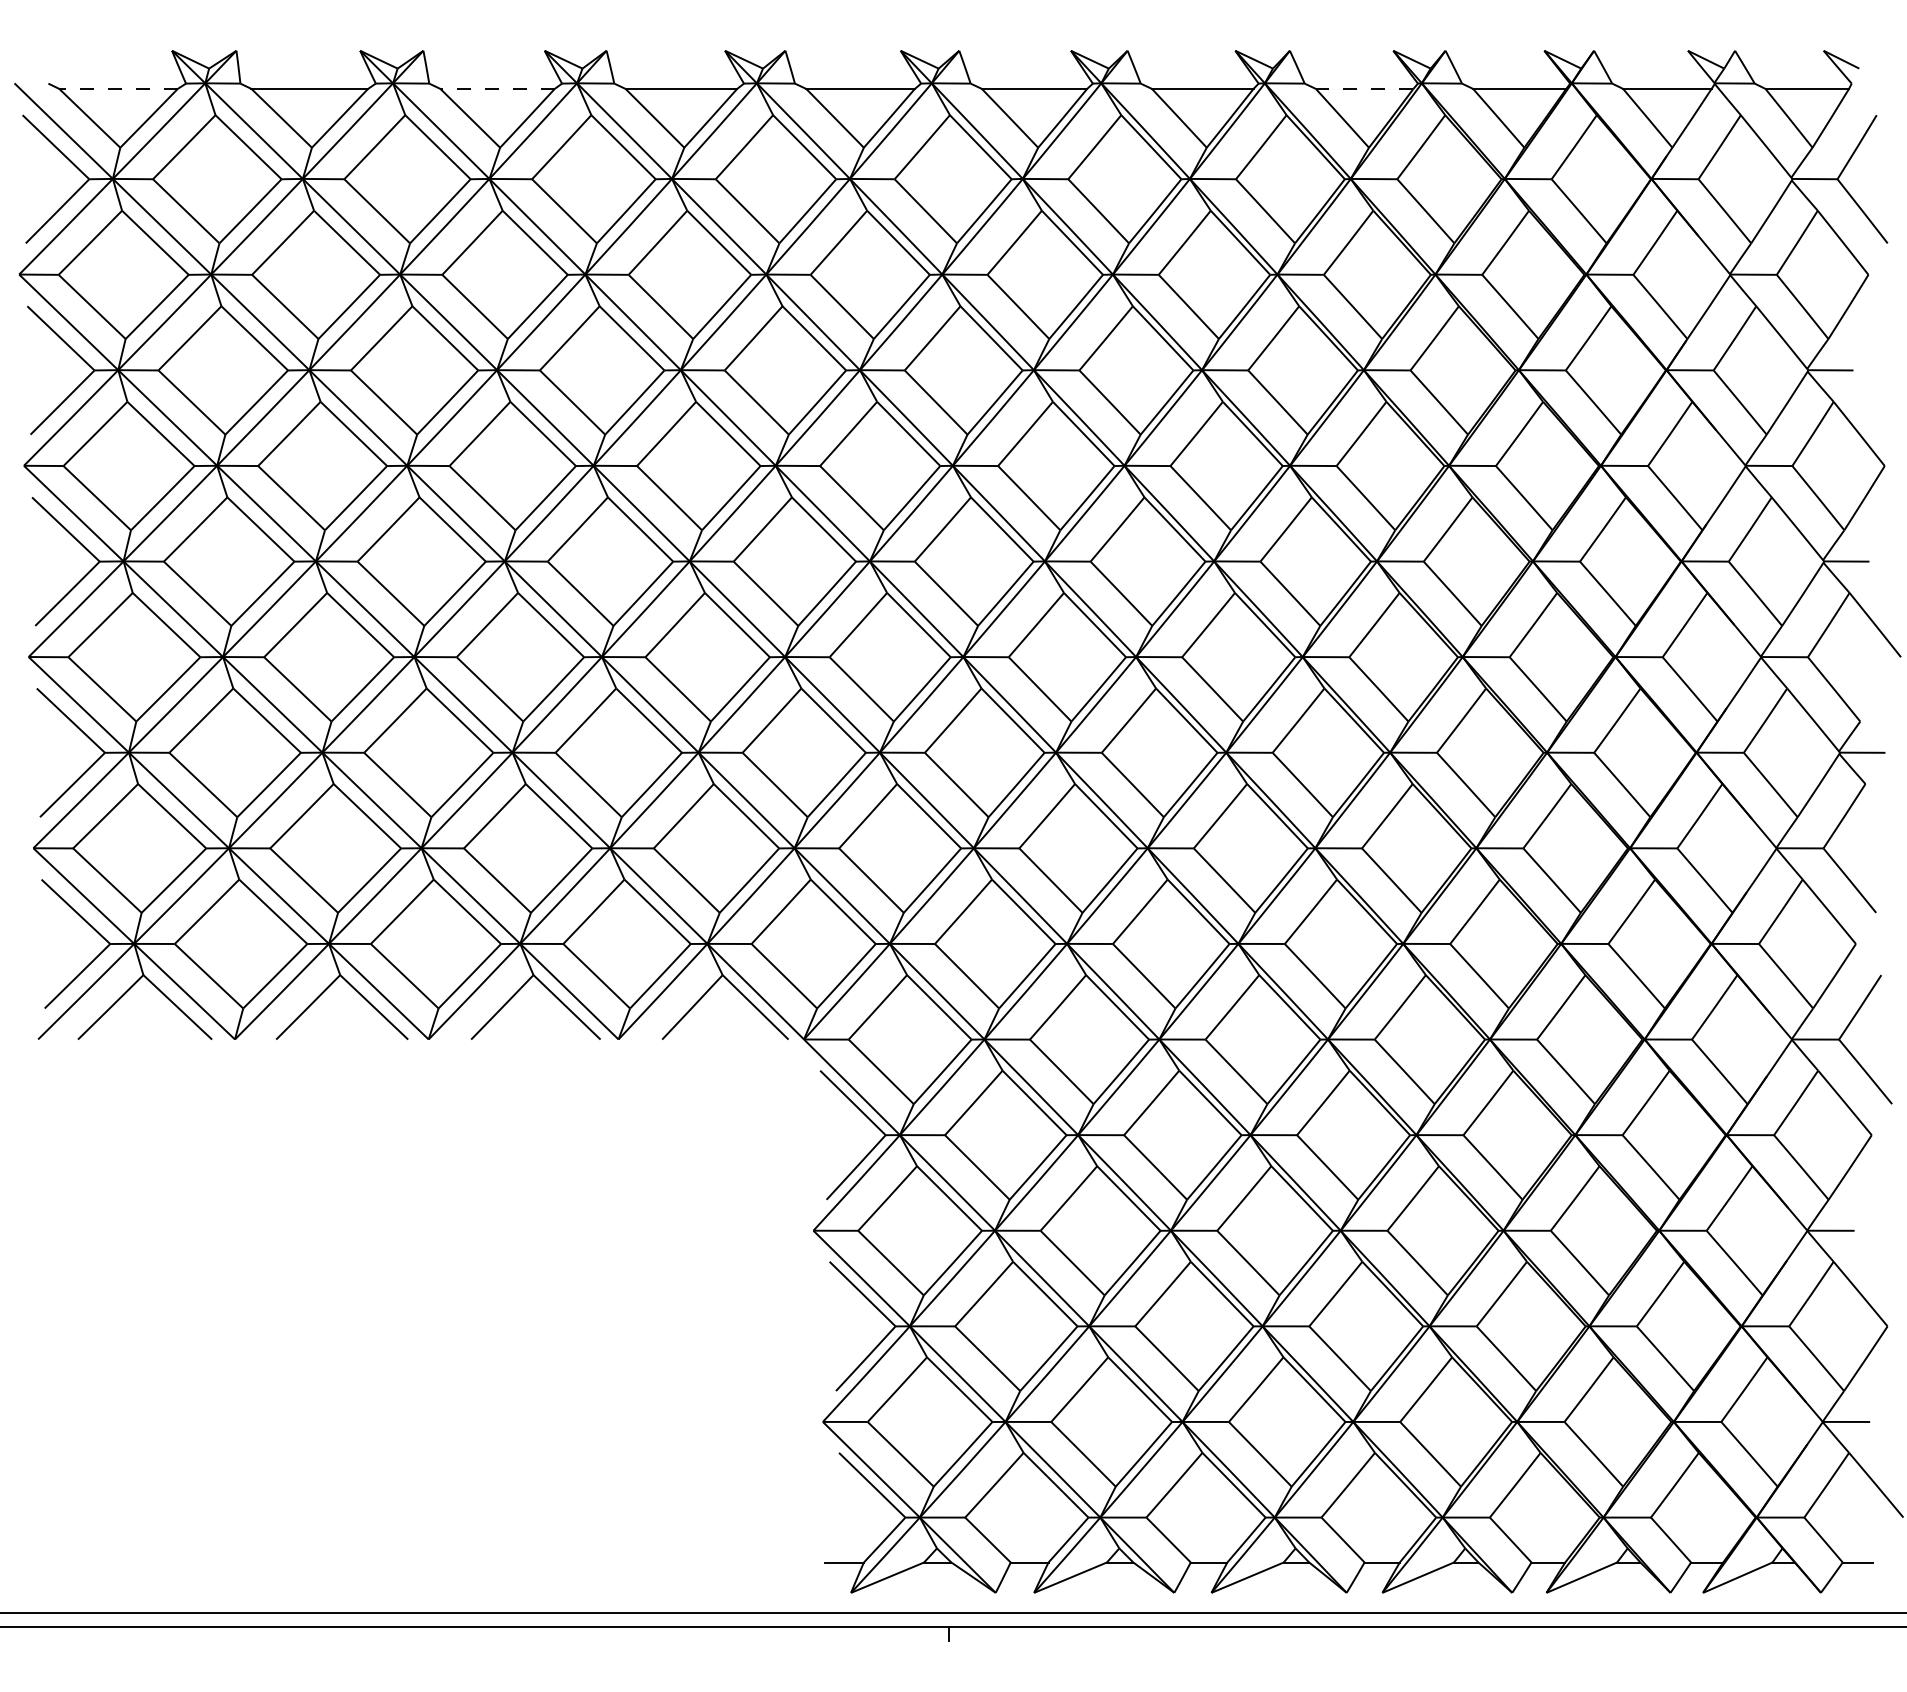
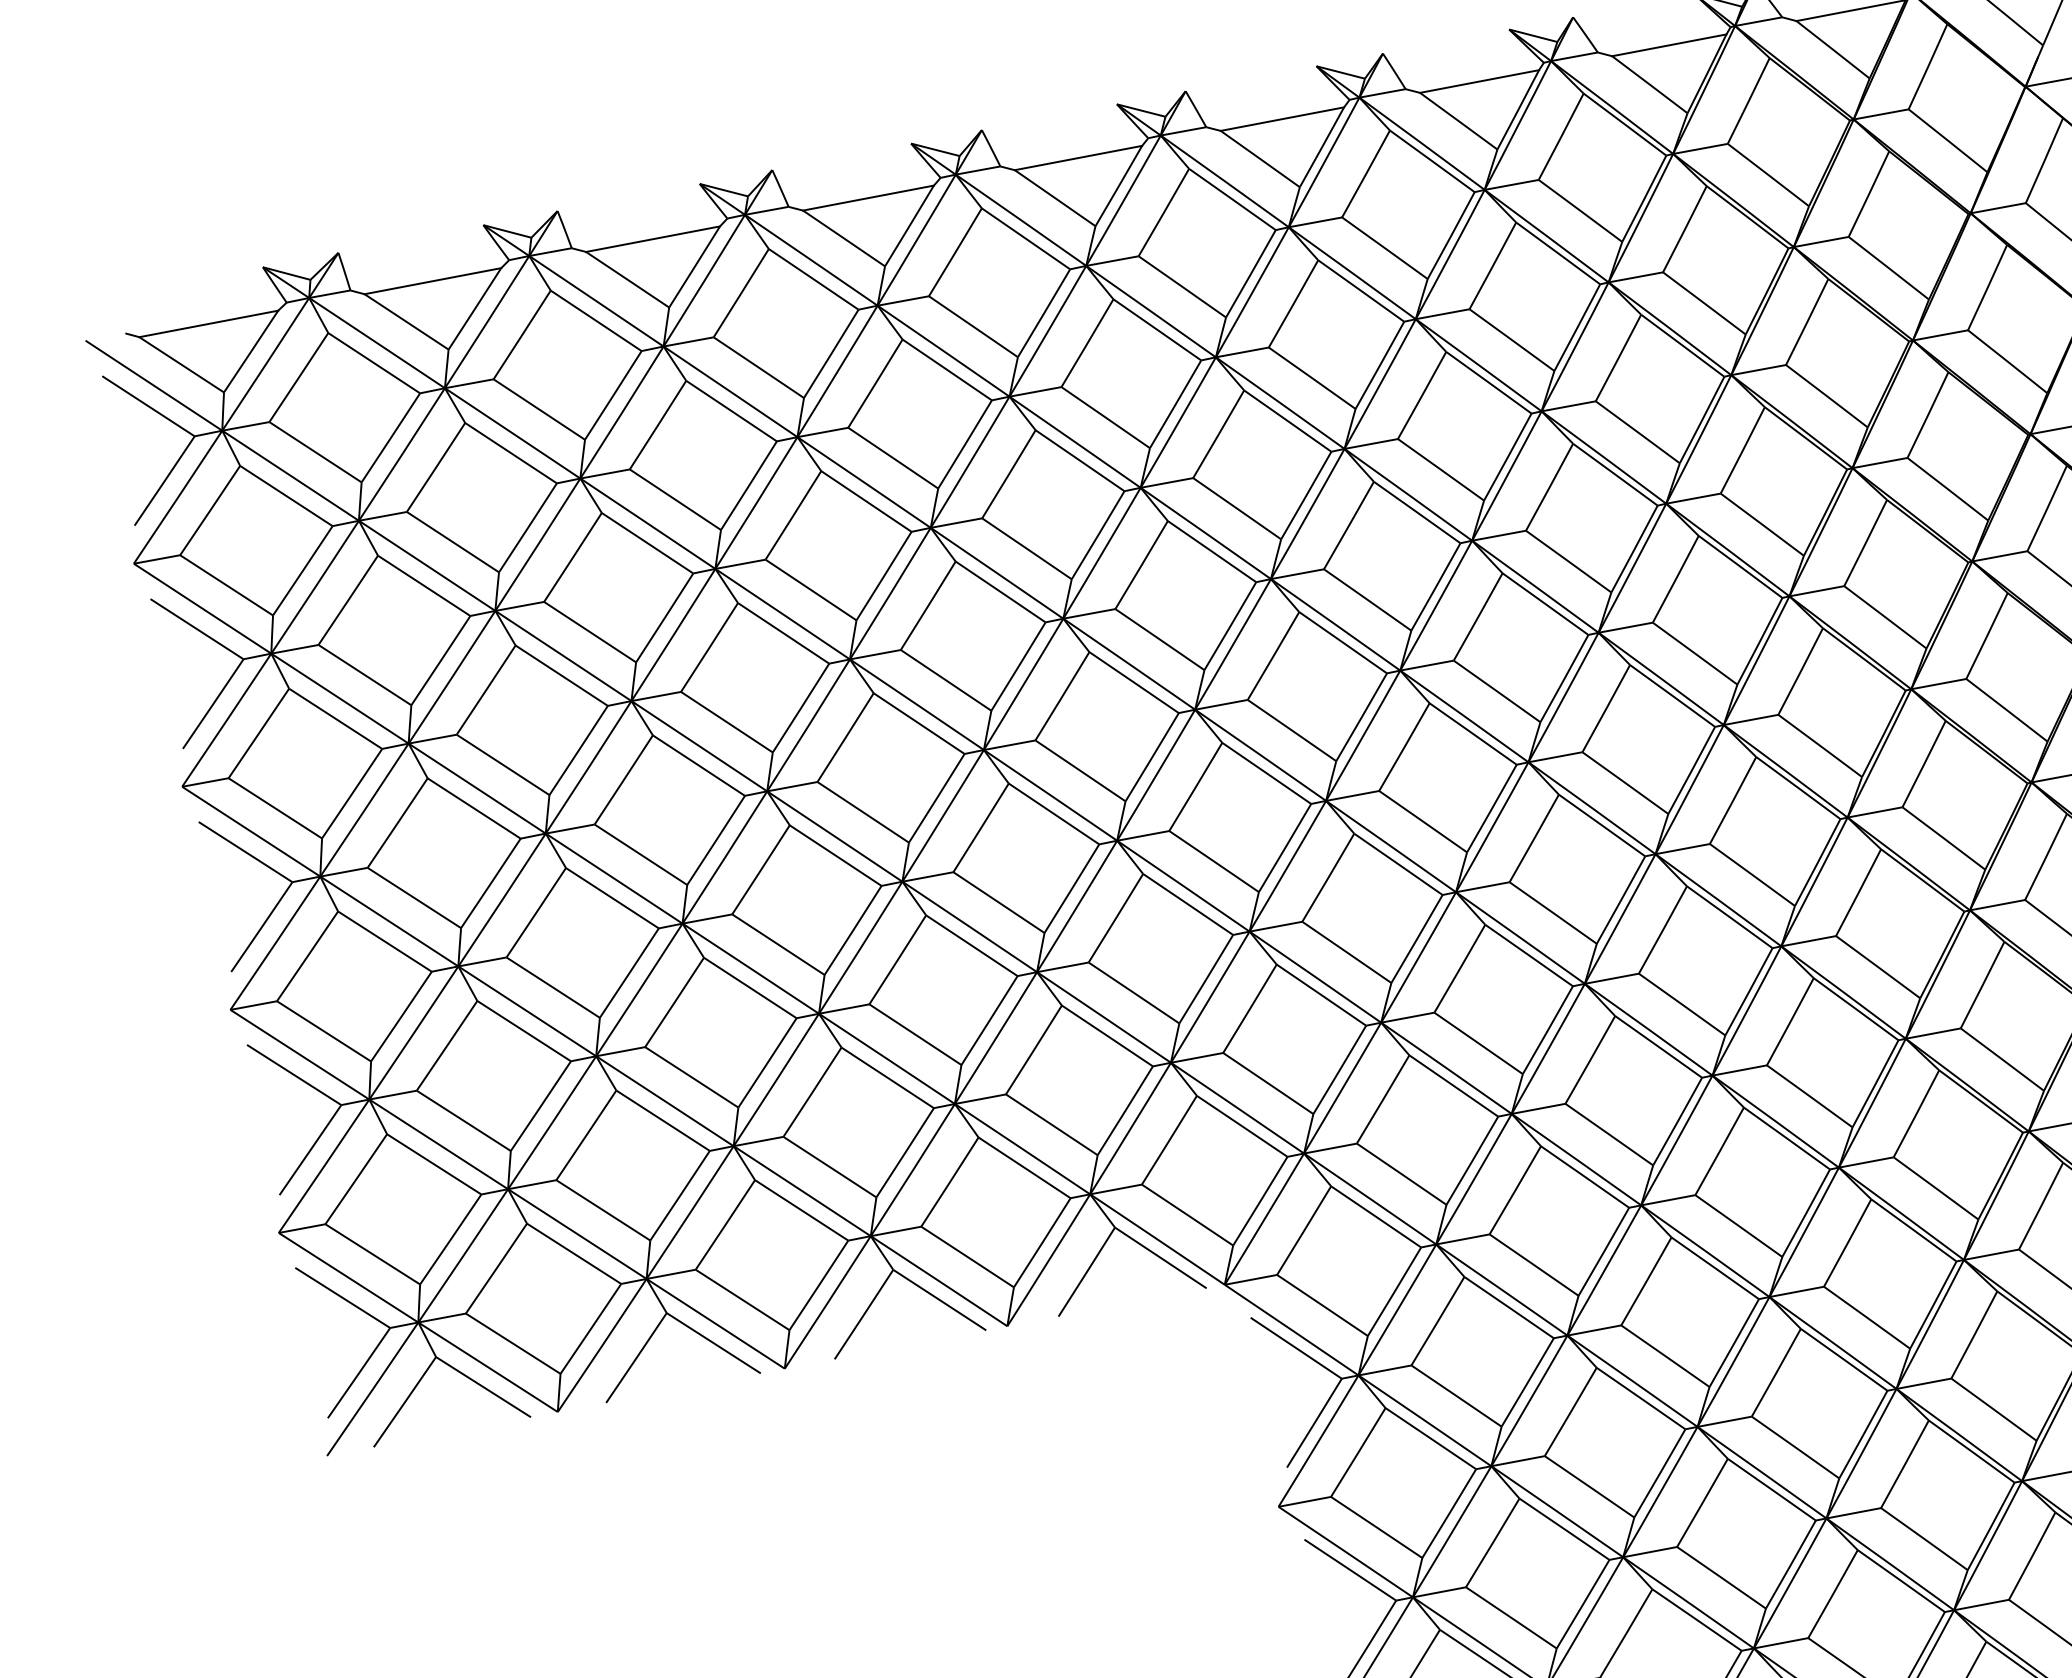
line: (118, 88) -> (208, 323), dashed -> solid
line: (497, 88) -> (652, 238), dashed -> solid
line: (1364, 88) -> (1669, 44), dashed -> solid

